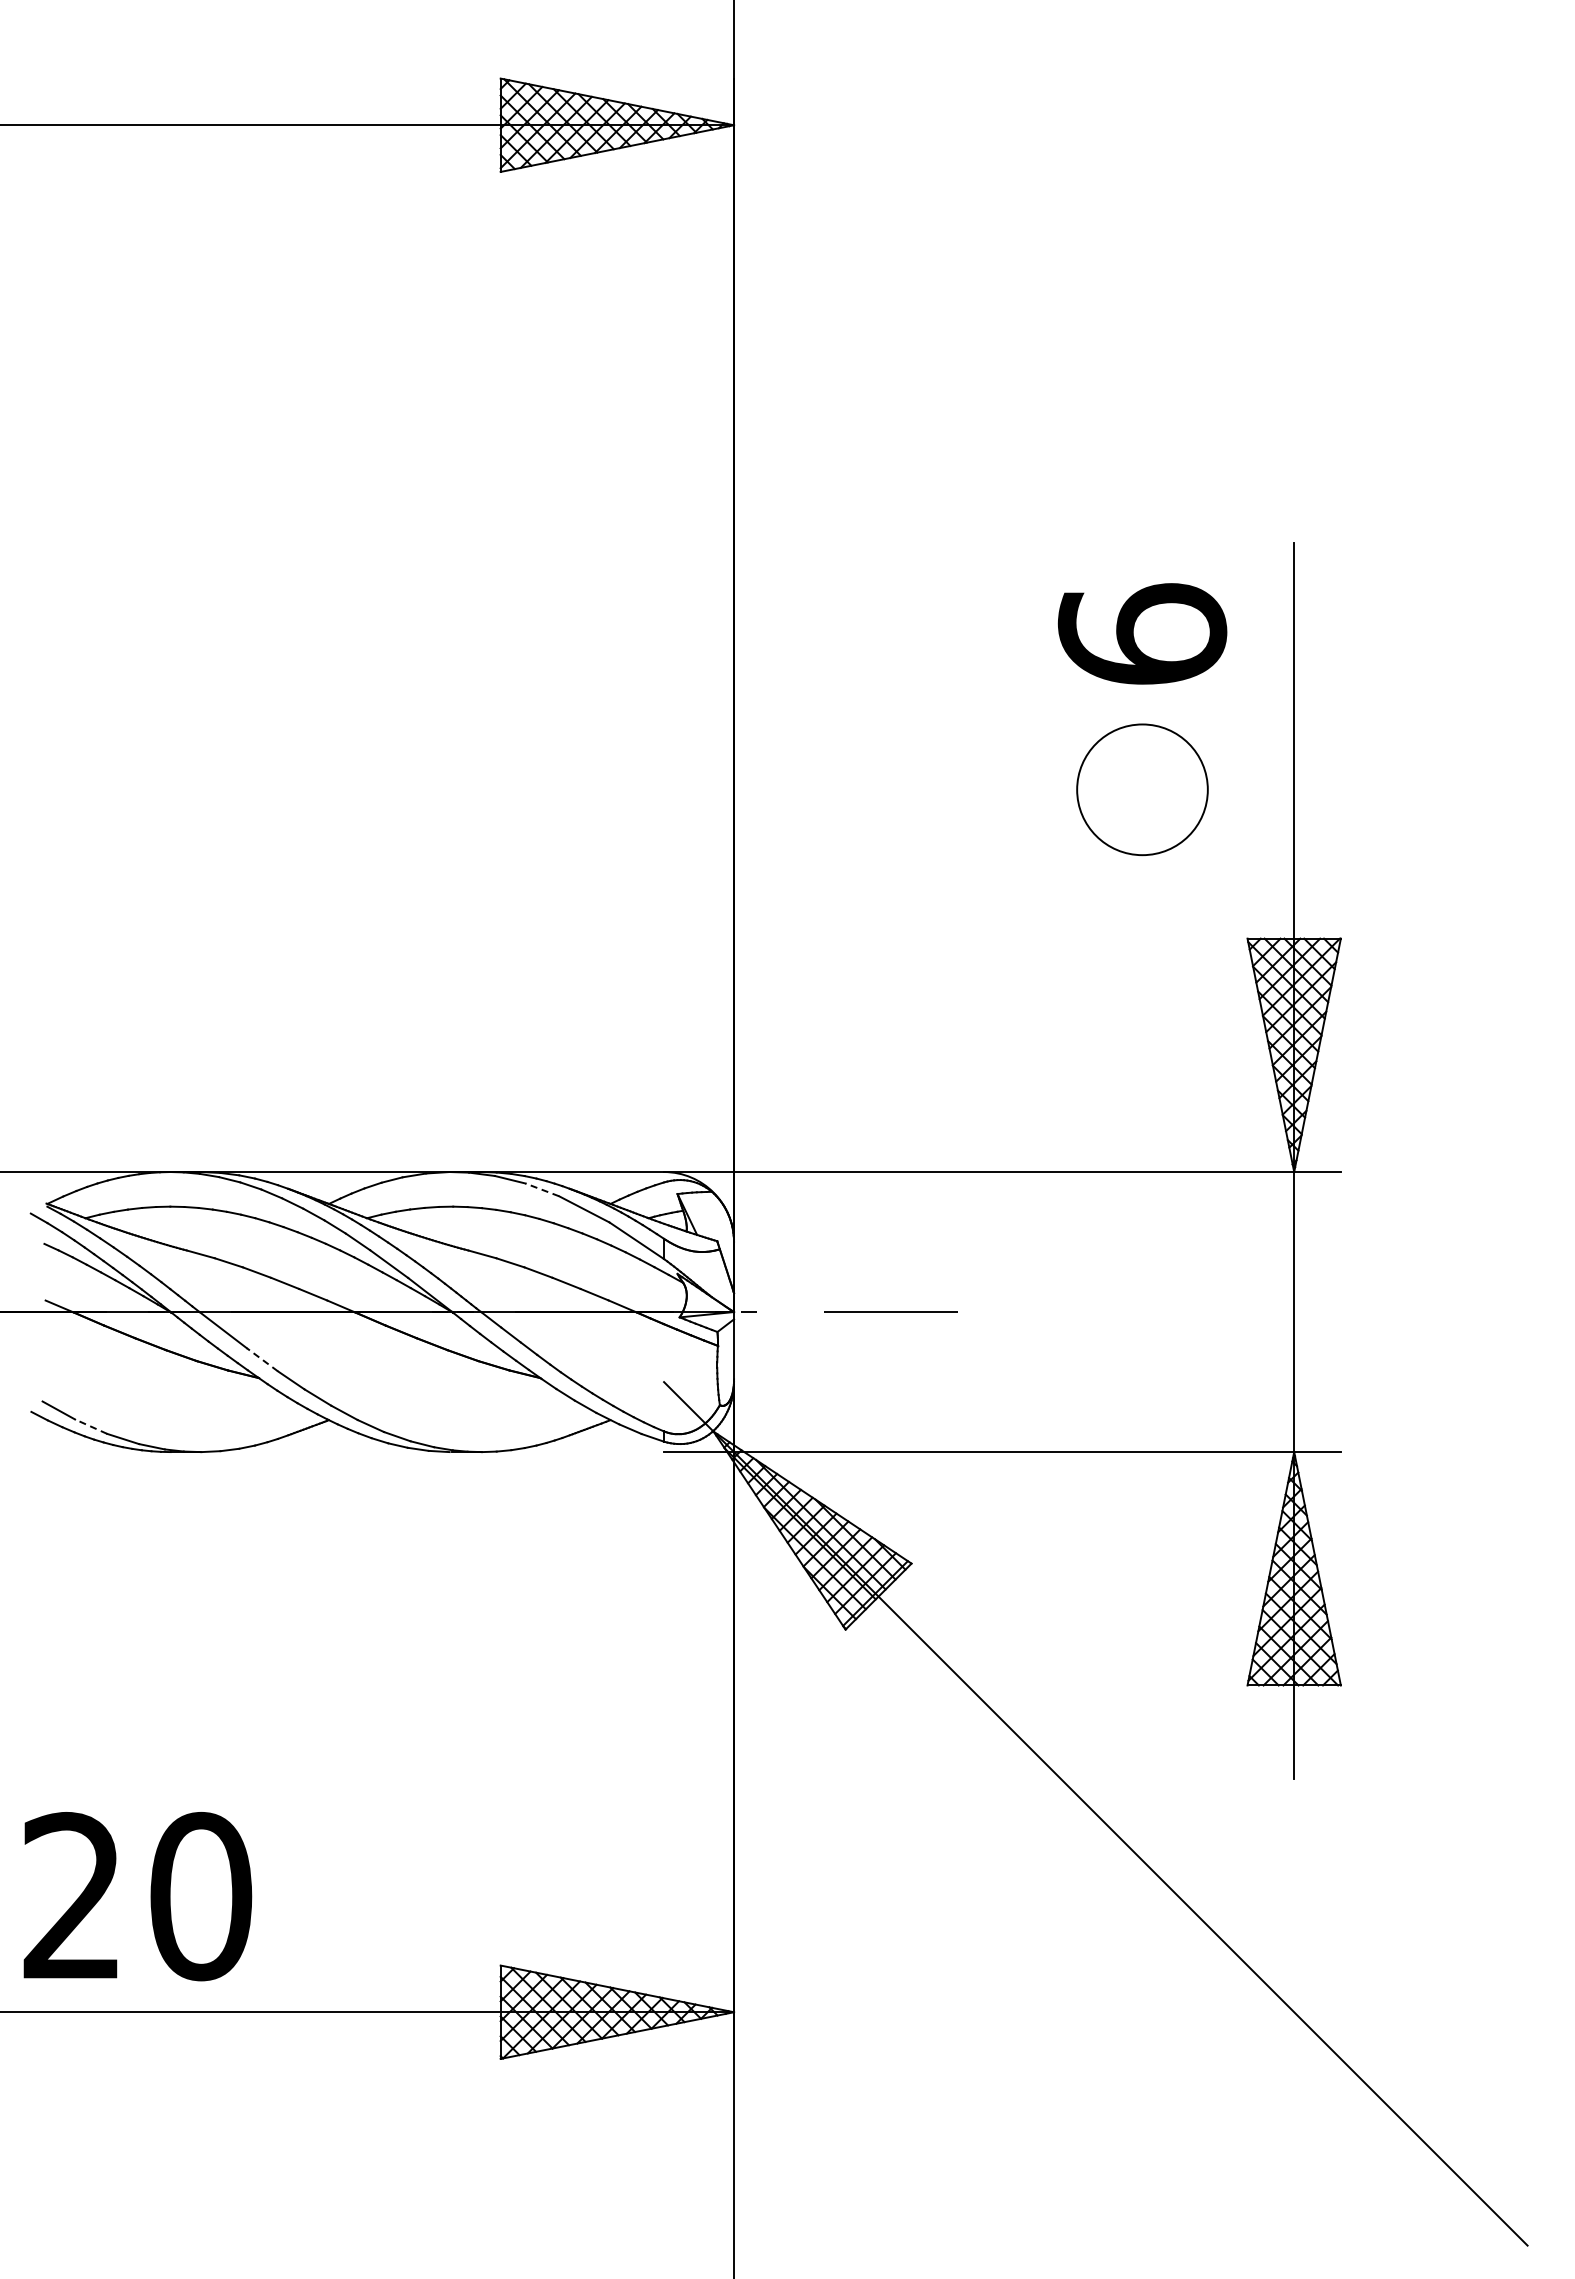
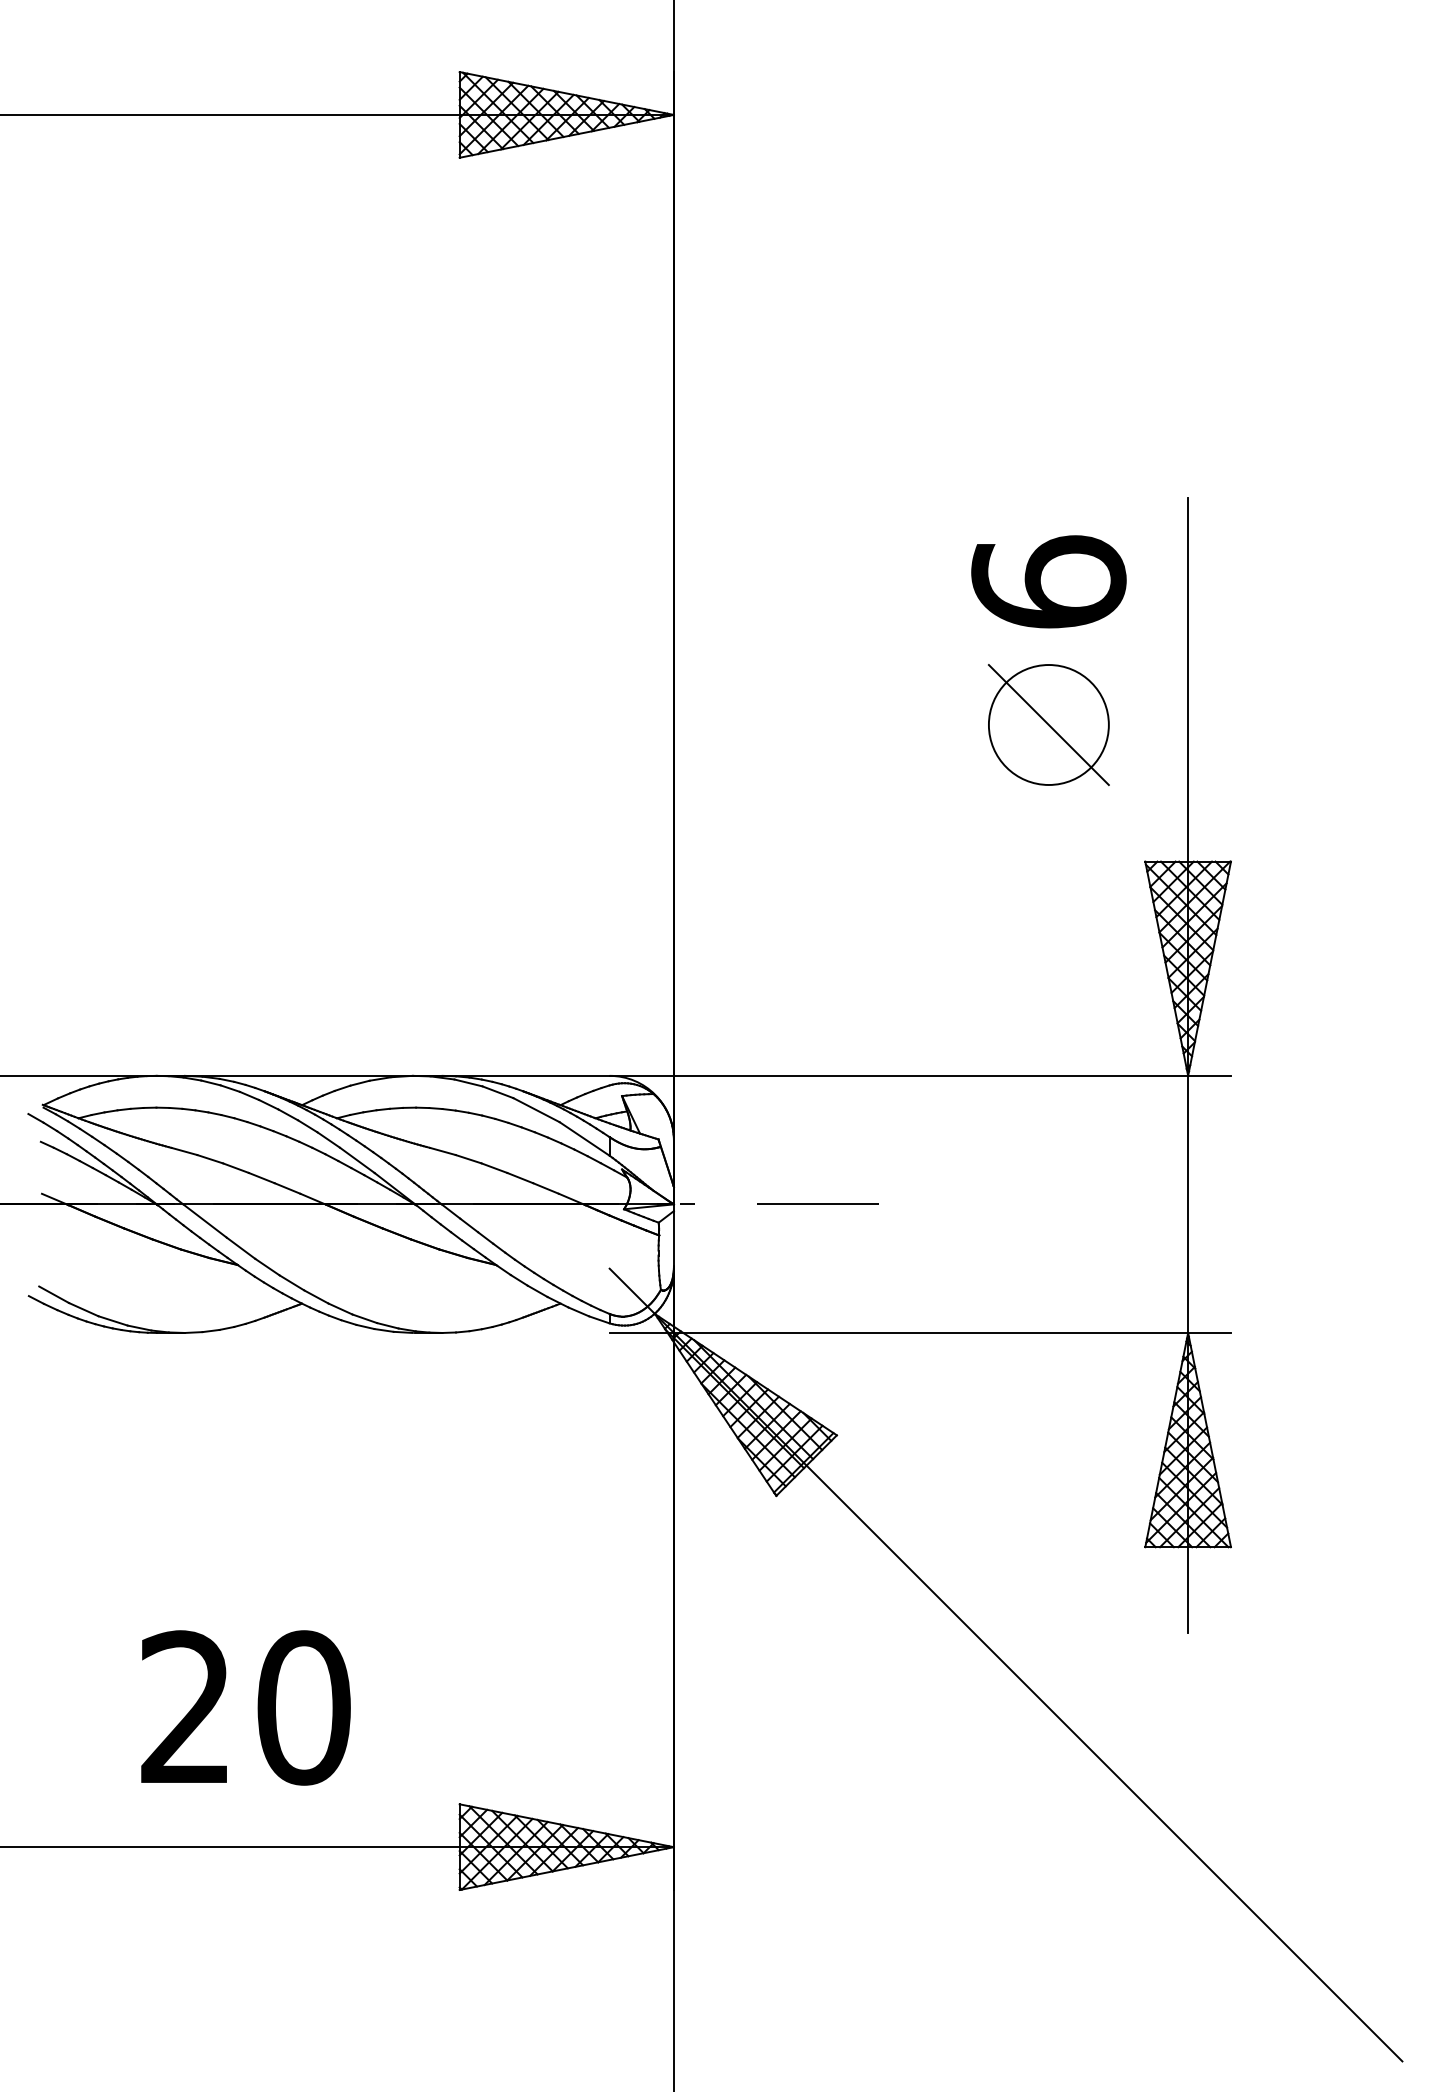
line: (1142, 789) -> (1048, 724), added
line: (542, 1189) -> (498, 1091), dashed -> solid
line: (262, 1359) -> (241, 1247), dashed -> solid
line: (91, 1426) -> (84, 1309), dashed -> solid
text: (137, 1896) -> (245, 1707), moved

